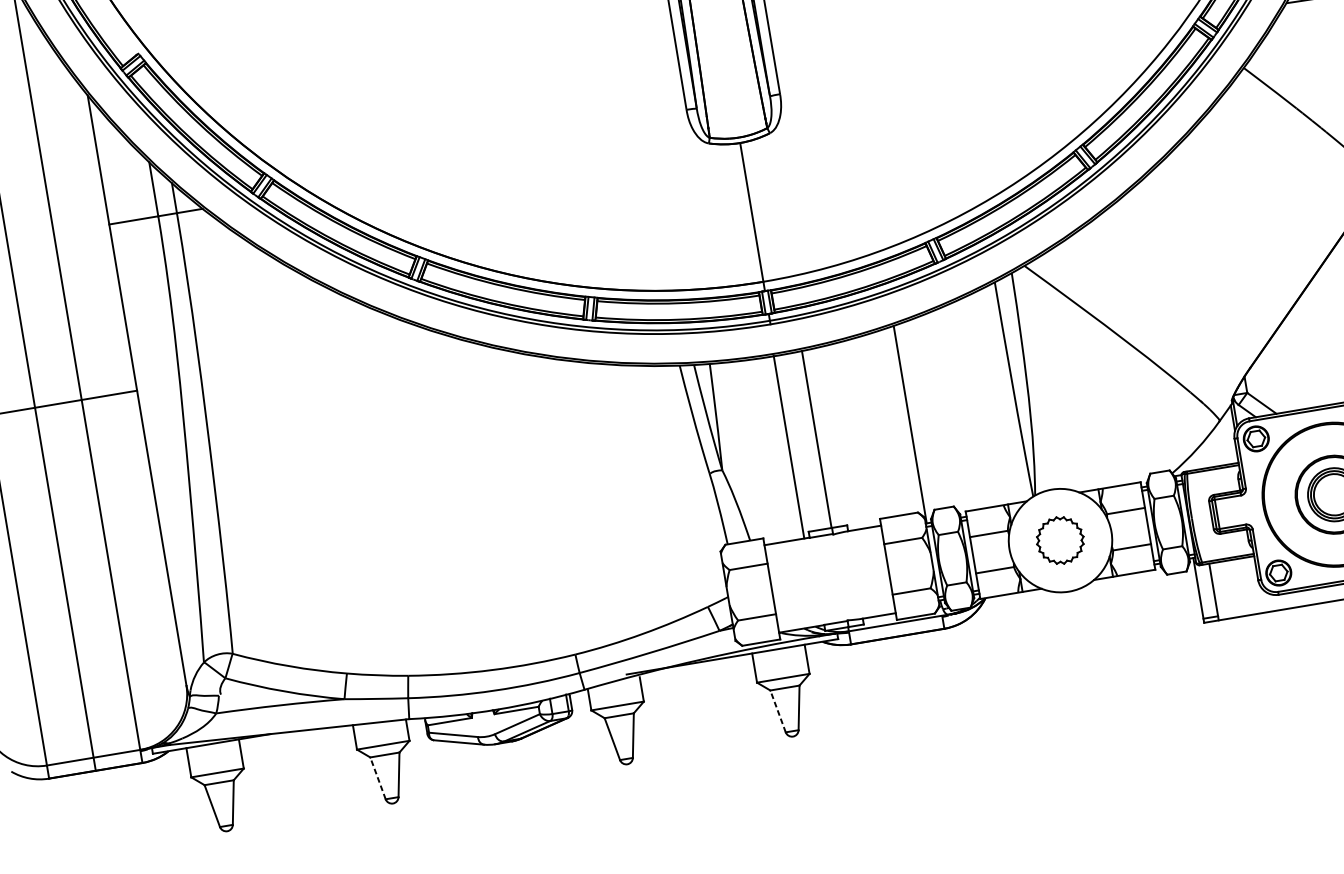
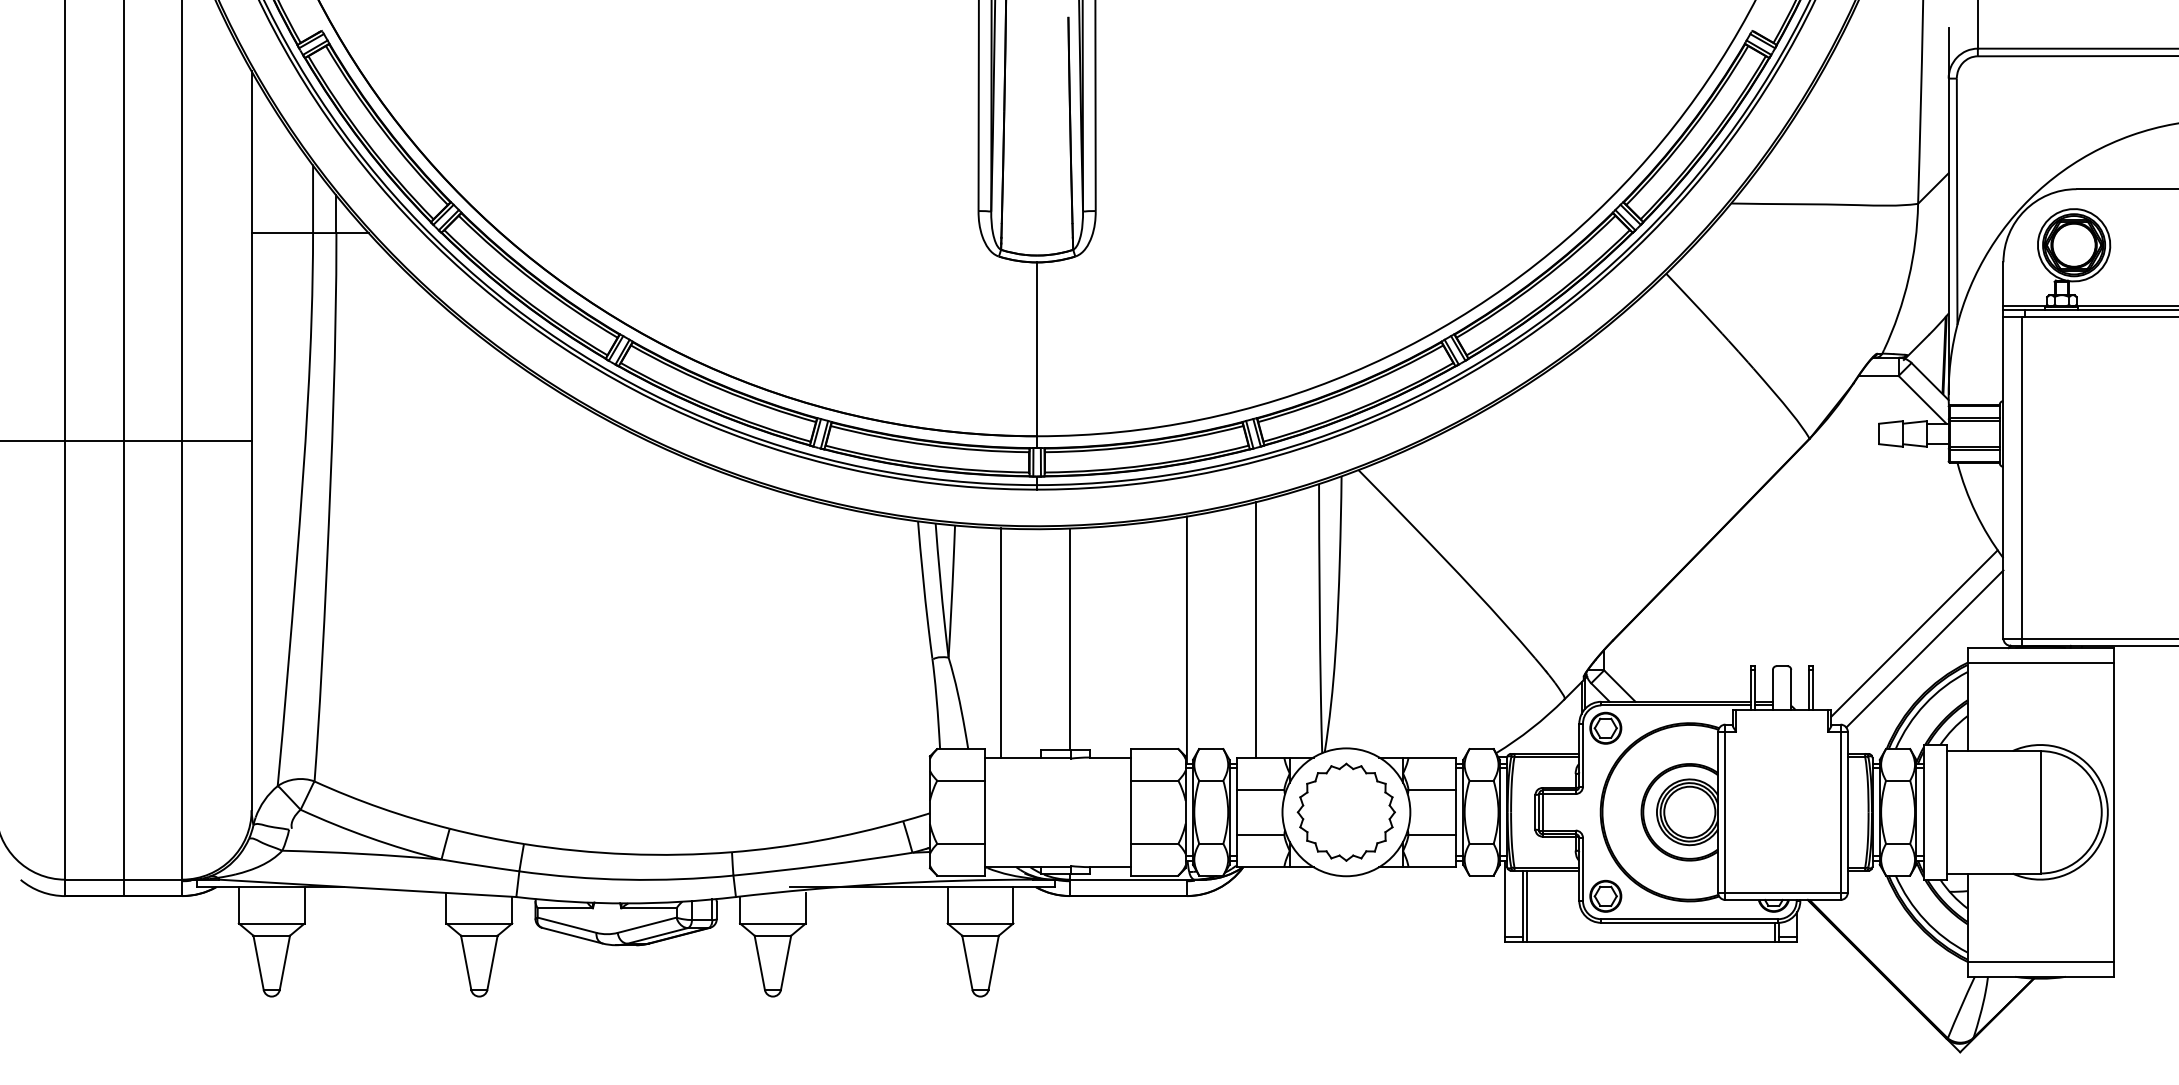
line: (964, 406) -> (1256, 629), added
line: (788, 446) -> (1000, 642), moved
part: (1059, 540) -> (1345, 811), size x1.67
line: (1216, 590) -> (1526, 905), added
line: (778, 711) -> (967, 962), dashed -> solid
line: (378, 778) -> (466, 962), dashed -> solid

